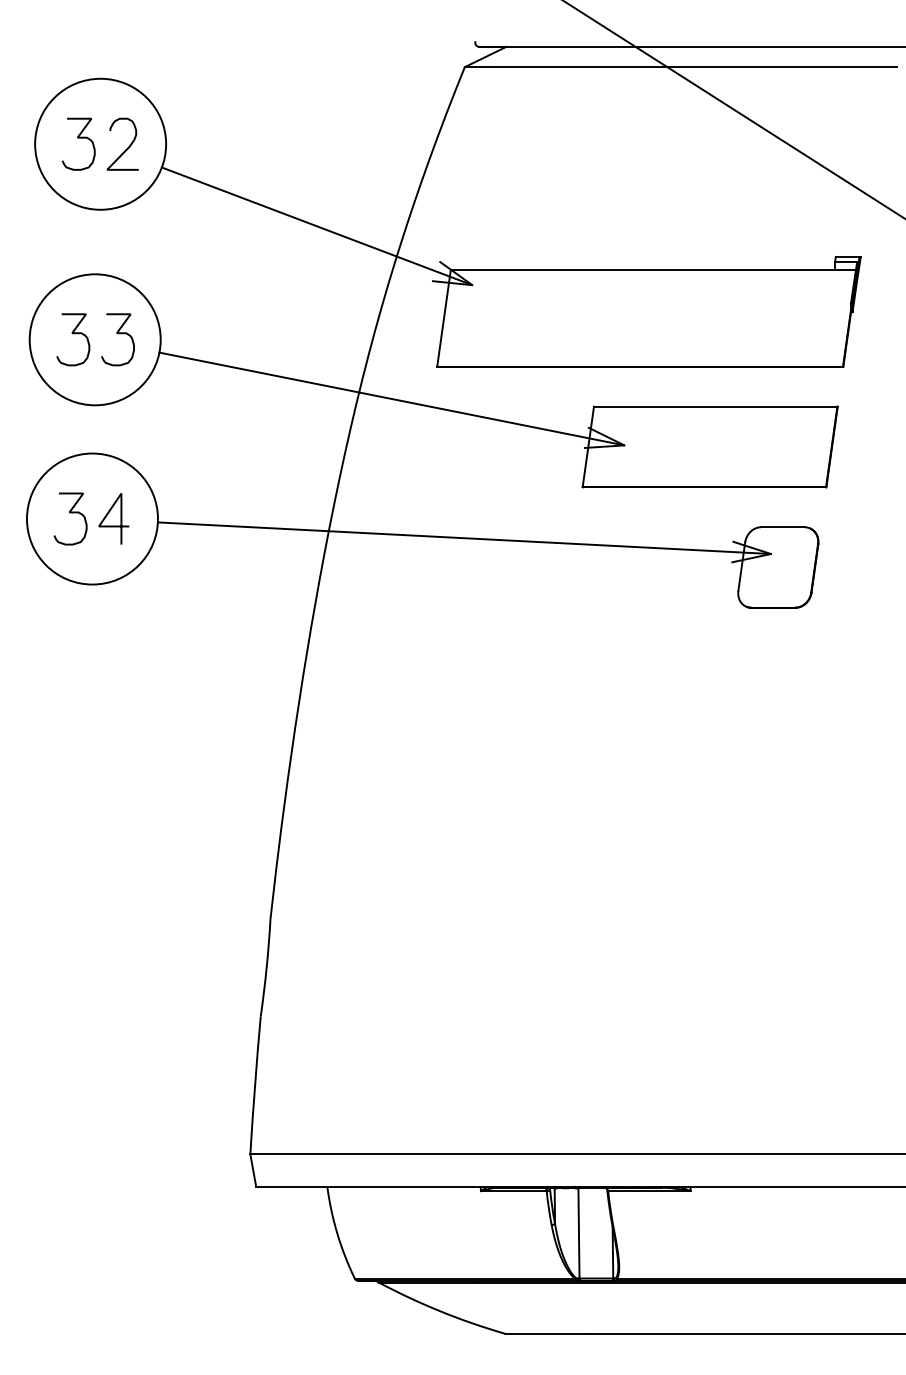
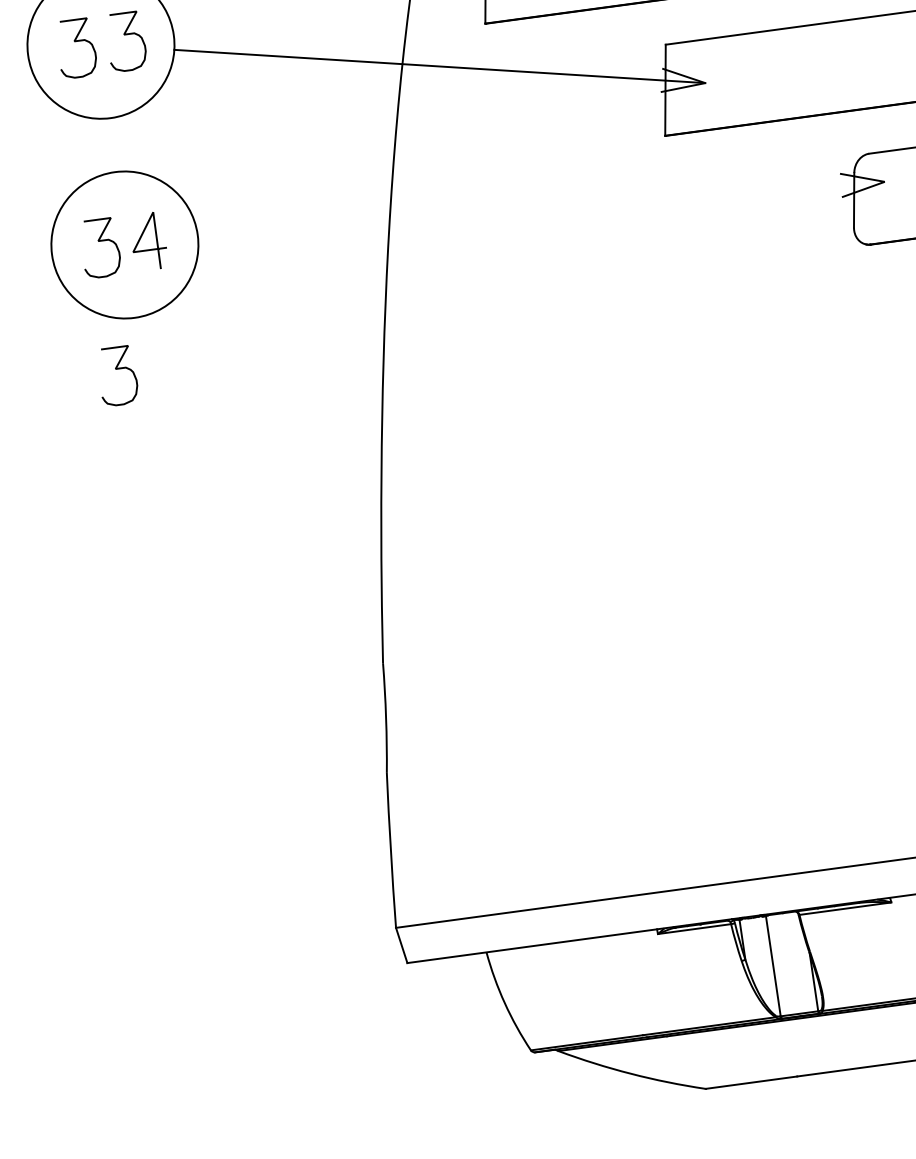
line: (464, 538) -> (541, 210), removed
curve: (70, 628) -> (116, 370), added

